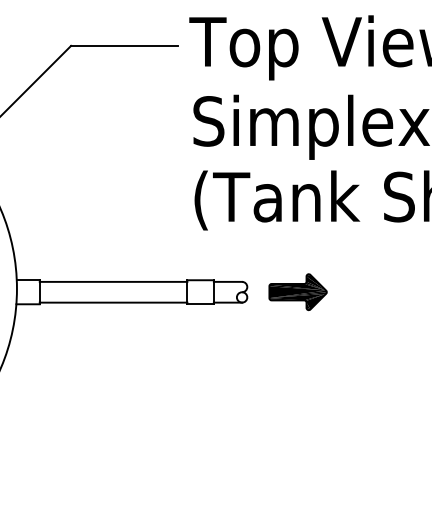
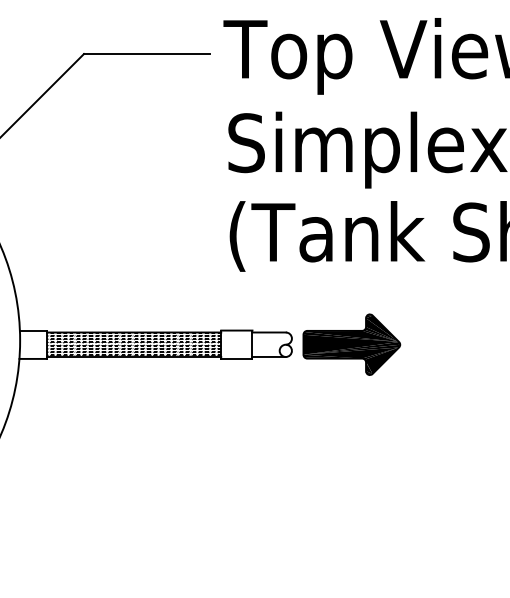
hatch: (113, 291) -> (134, 343), added
part: (297, 292) -> (351, 344), size x1.43

